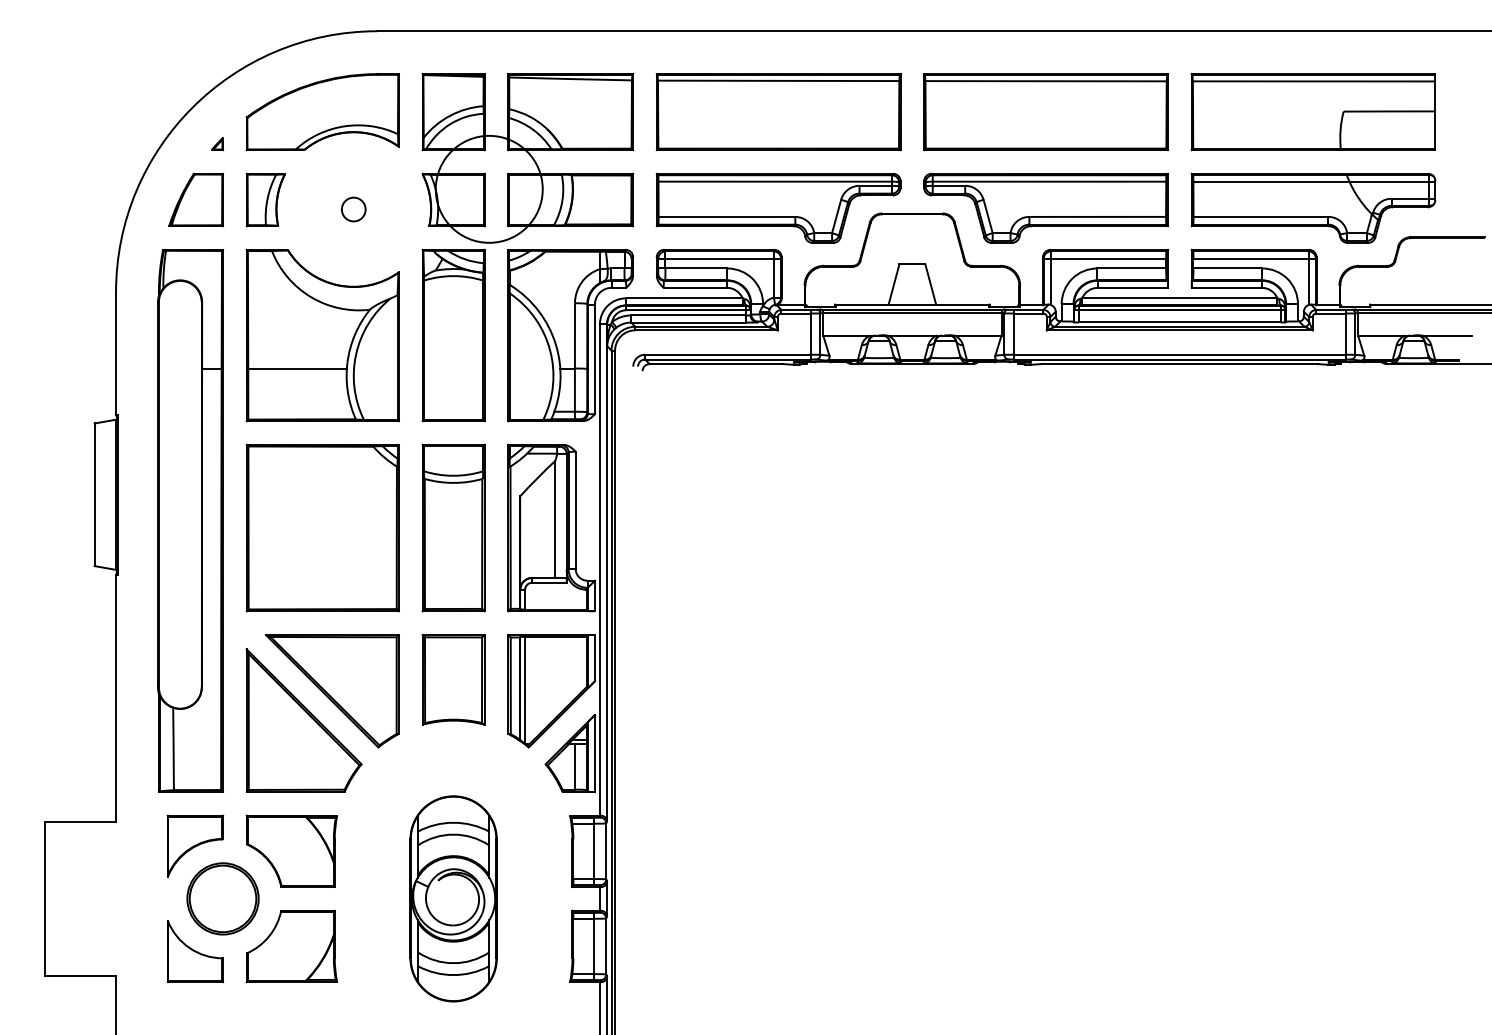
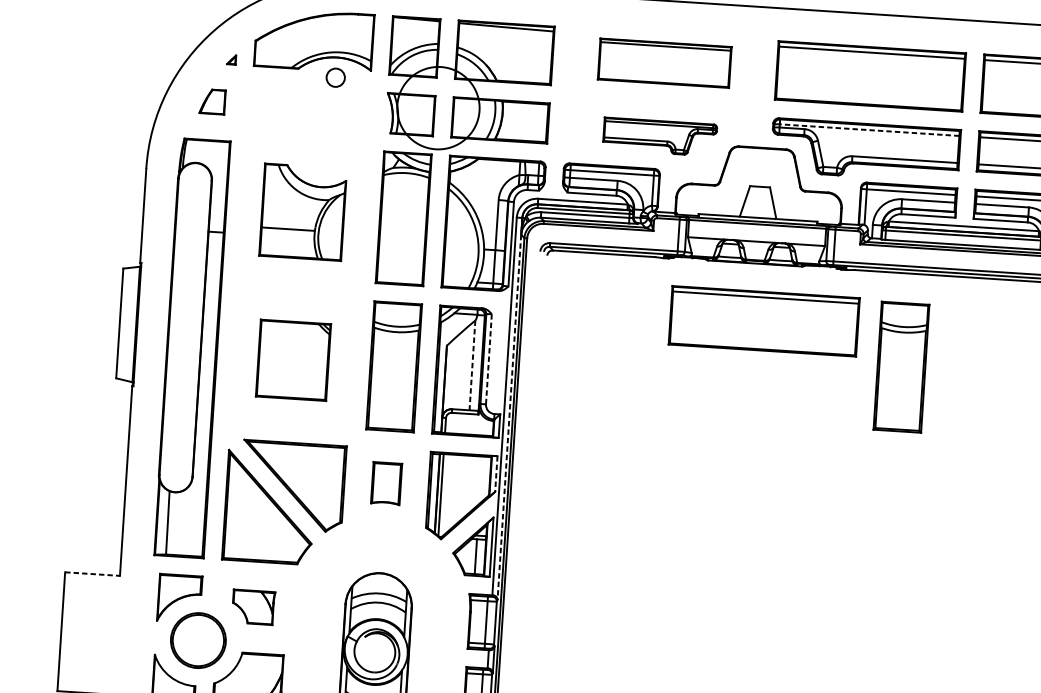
part: (778, 112) -> (664, 63), size x0.7
line: (1049, 181) -> (869, 130), solid -> dashed
part: (196, 199) -> (212, 101), size x0.6
part: (265, 199) -> (265, 104), removed
part: (778, 207) -> (659, 136), size x0.6
circle: (353, 209) -> (335, 77), moved
part: (322, 335) -> (302, 212), size x0.7
part: (928, 438) -> (763, 321), added
part: (1110, 485) -> (901, 366), added
line: (575, 510) -> (488, 359), solid -> dashed
line: (554, 520) -> (472, 366), solid -> dashed
part: (322, 527) -> (293, 359), size x0.6
line: (607, 573) -> (510, 409), solid -> dashed
line: (594, 658) -> (496, 474), solid -> dashed
part: (453, 679) -> (386, 483), size x0.6
line: (80, 821) -> (92, 573), solid -> dashed
part: (291, 850) -> (253, 606), size x0.6

